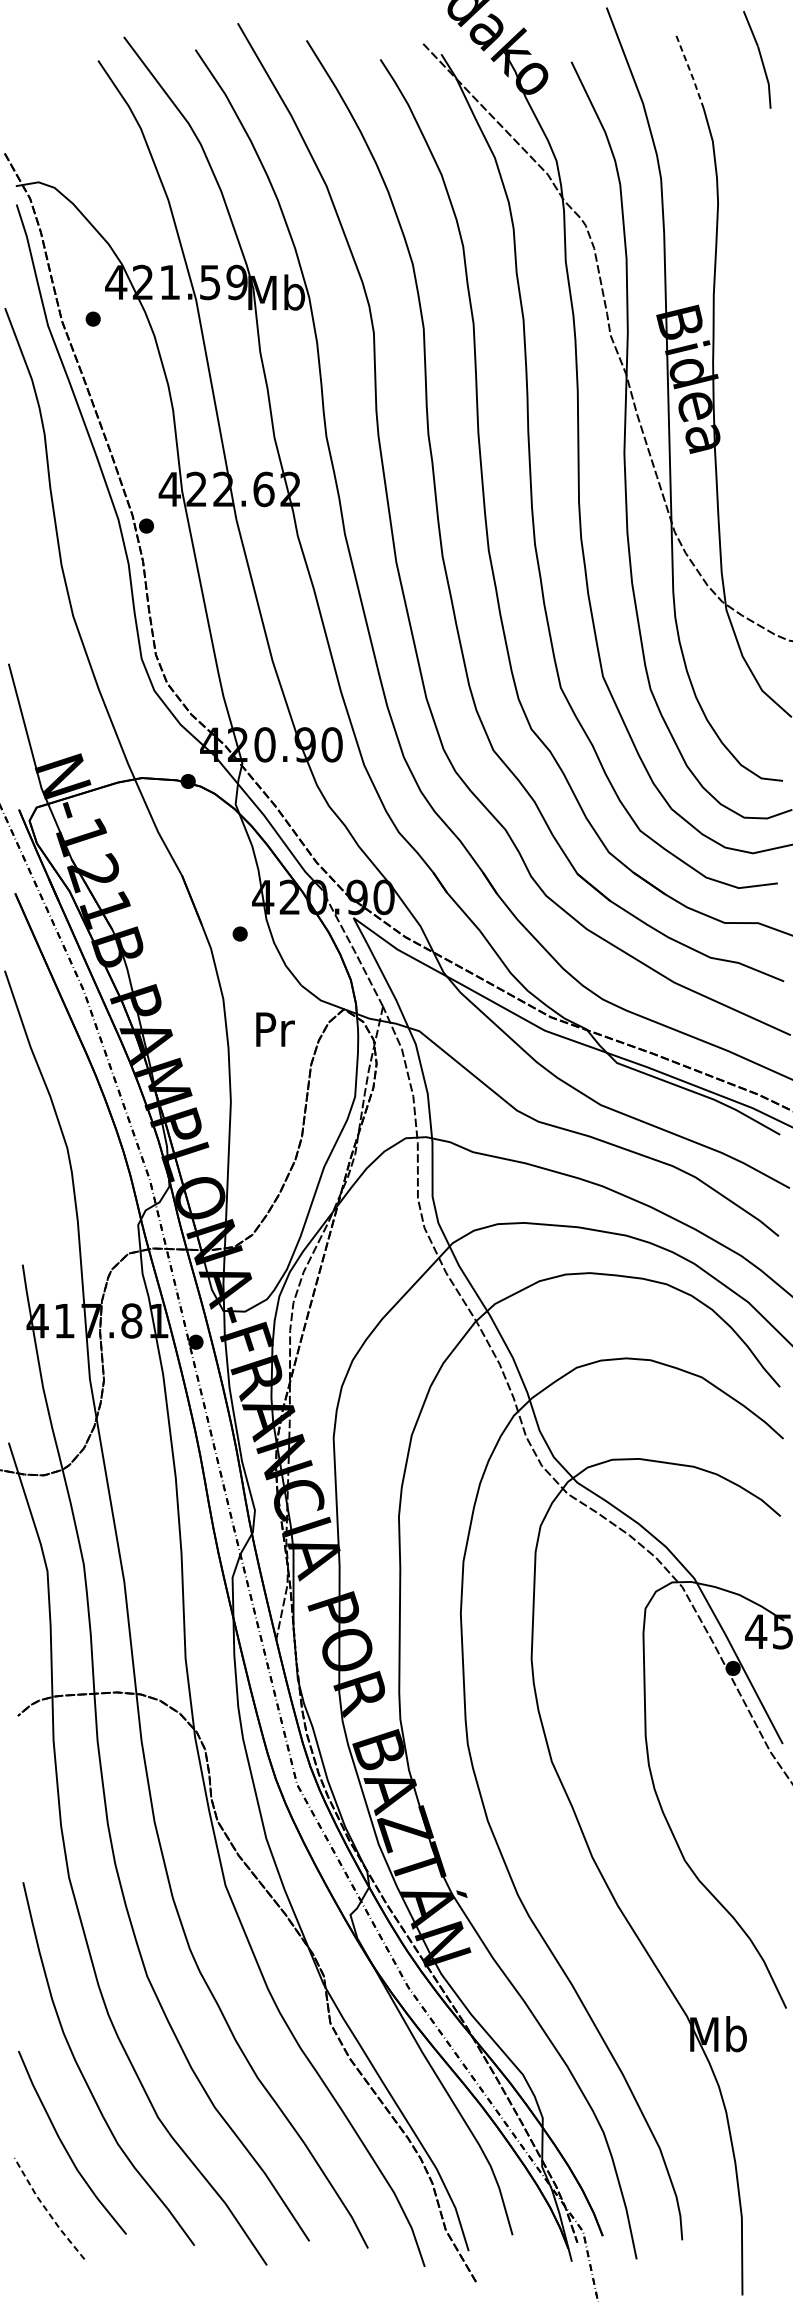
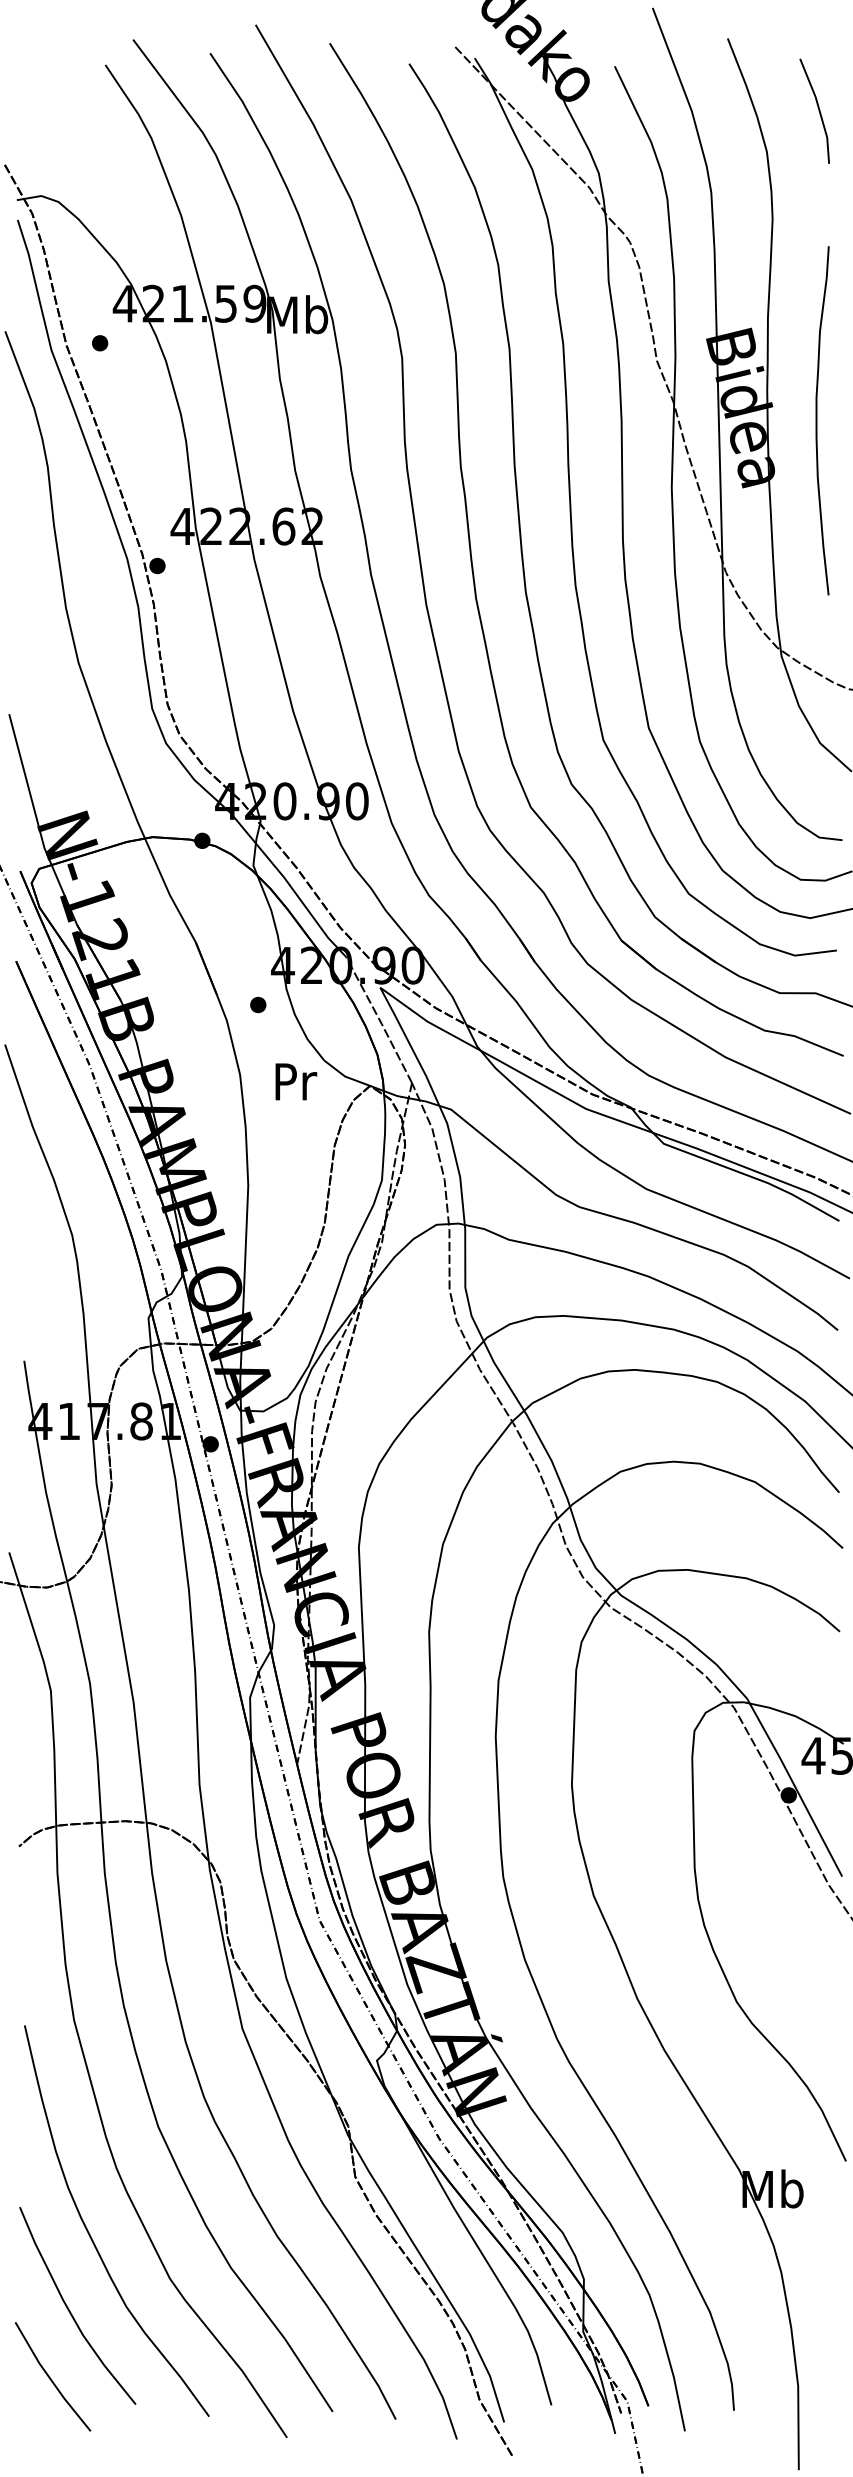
part: (757, 59) -> (814, 110), moved
line: (691, 72) -> (743, 77), dashed -> solid
curve: (759, 390) -> (817, 420), added
text: (275, 1029) -> (296, 1081), moved
line: (47, 2210) -> (50, 2378), dashed -> solid

